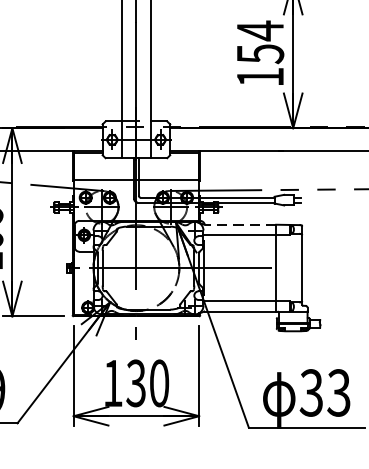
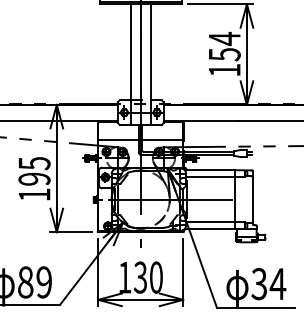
line: (239, 225) -> (210, 170), dashed -> solid
text: (338, 392) -> (277, 283), 33 -> 34

